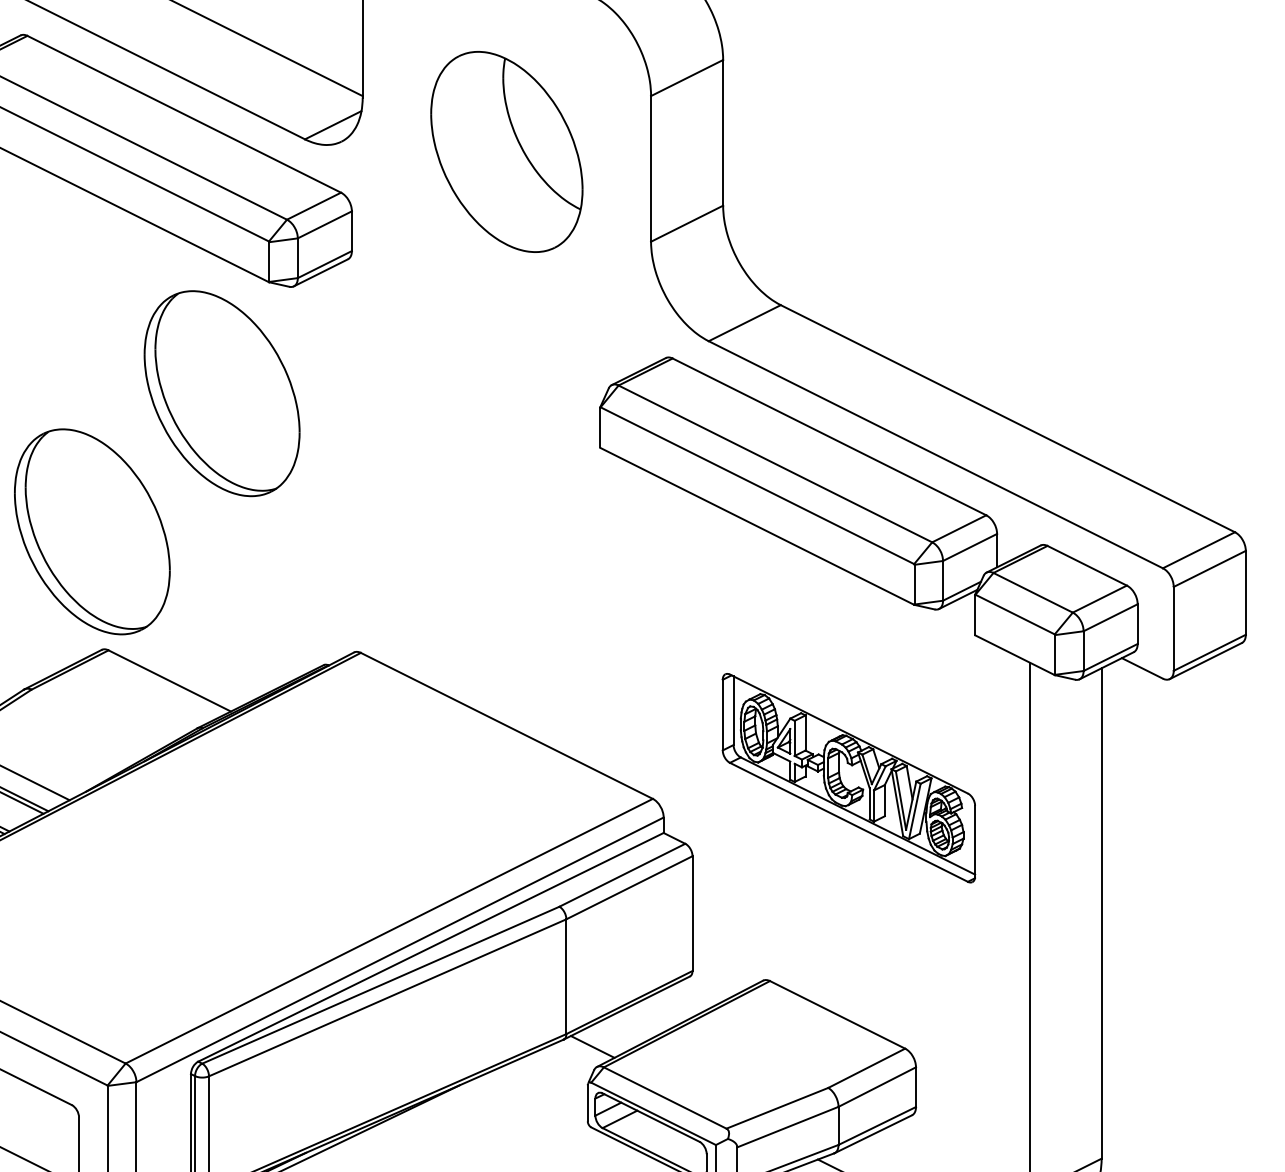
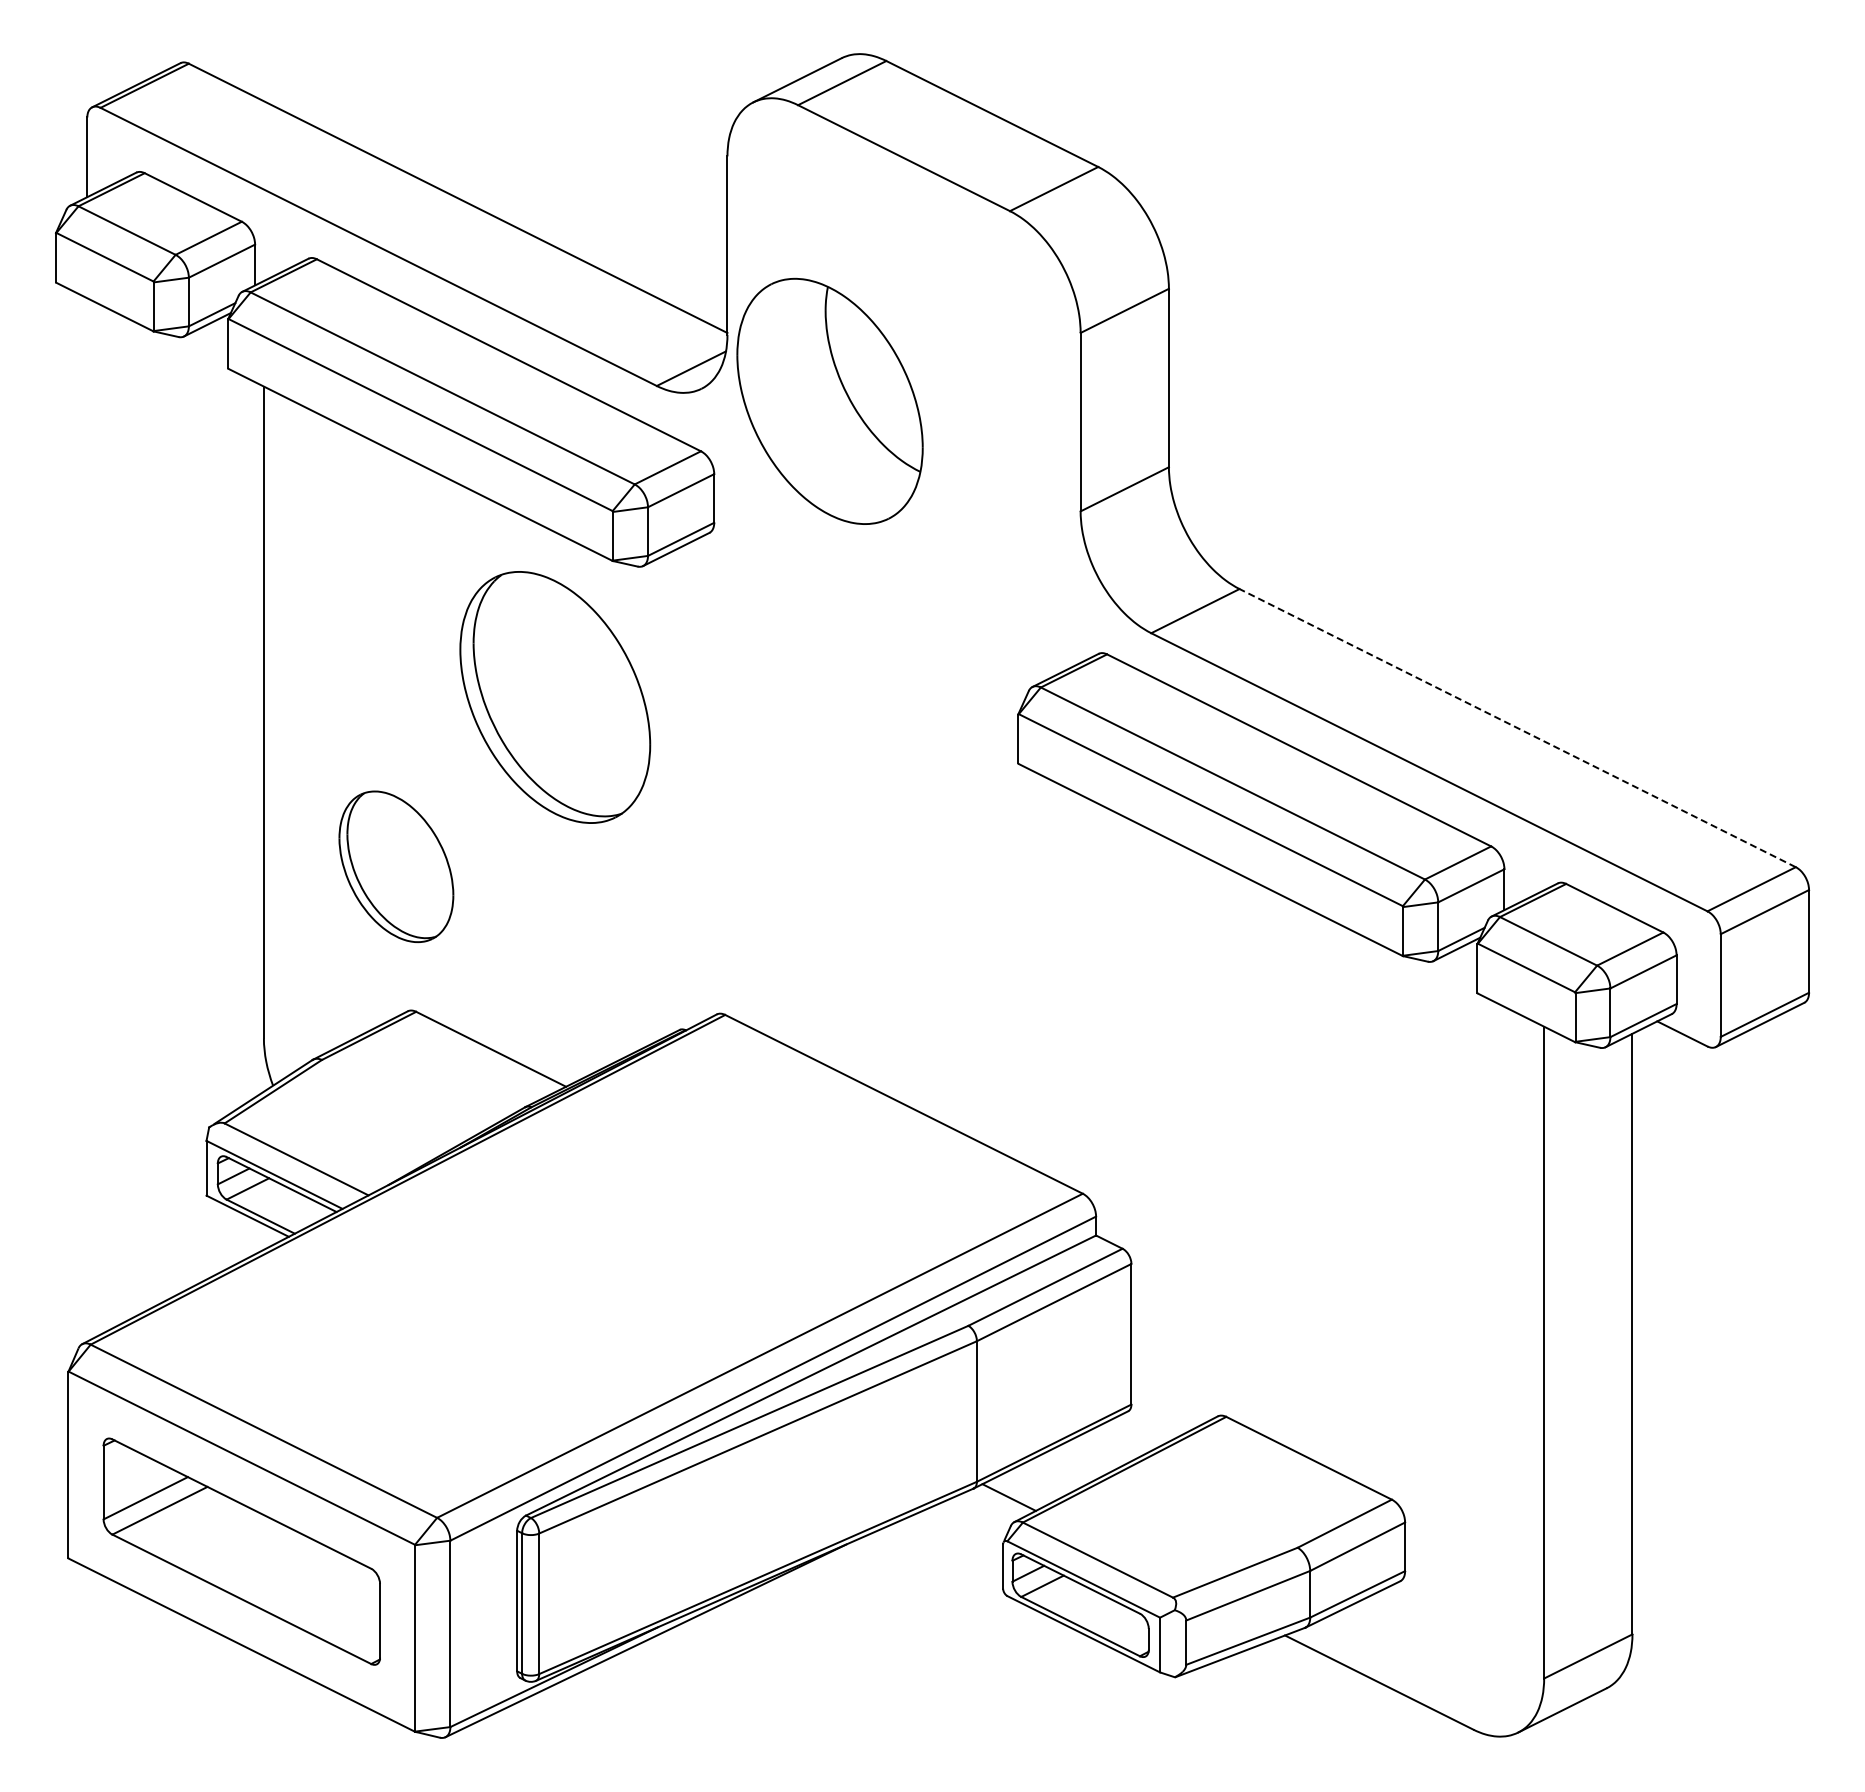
part: (506, 151) -> (829, 400), moved
line: (1007, 419) -> (1517, 728), solid -> dashed
part: (92, 531) -> (396, 866), size x0.6
part: (848, 778) -> (1322, 1168), removed

